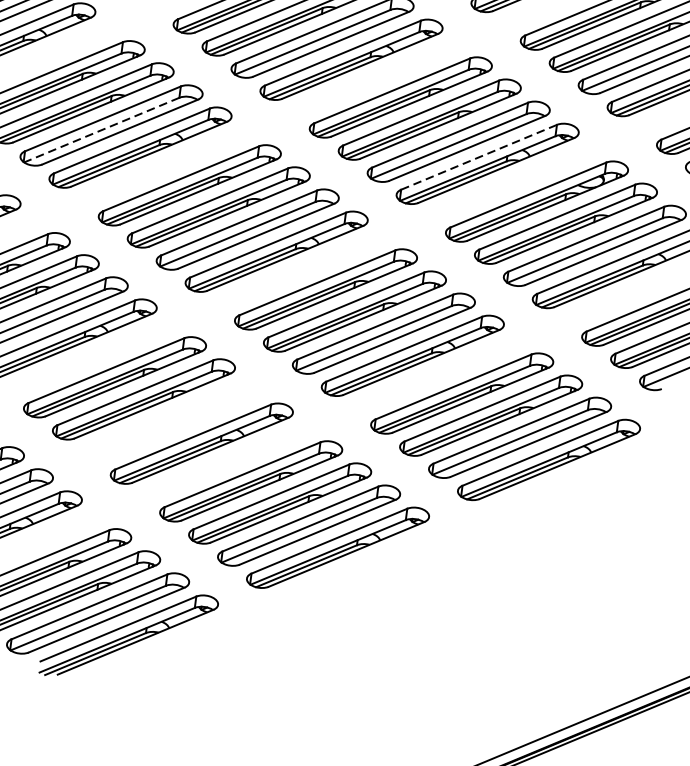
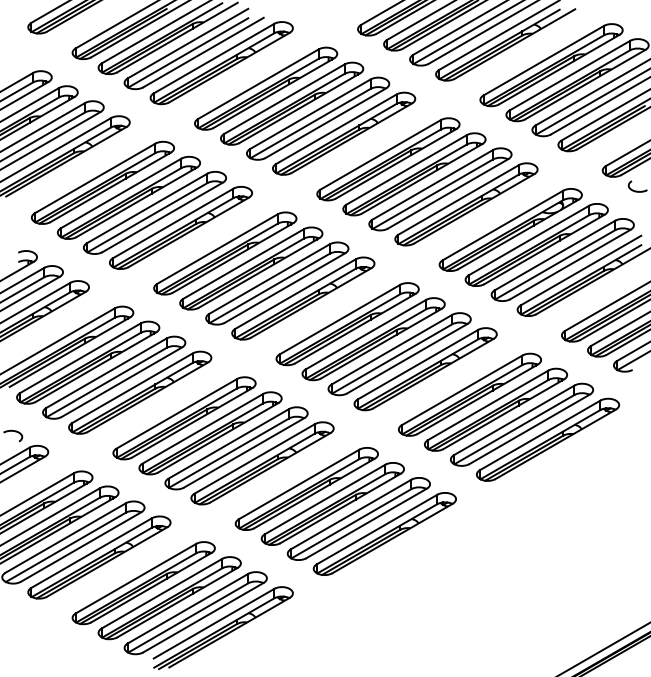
line: (101, 131) -> (147, 218), dashed -> solid
line: (478, 156) -> (458, 199), dashed -> solid
part: (172, 421) -> (236, 448), added

